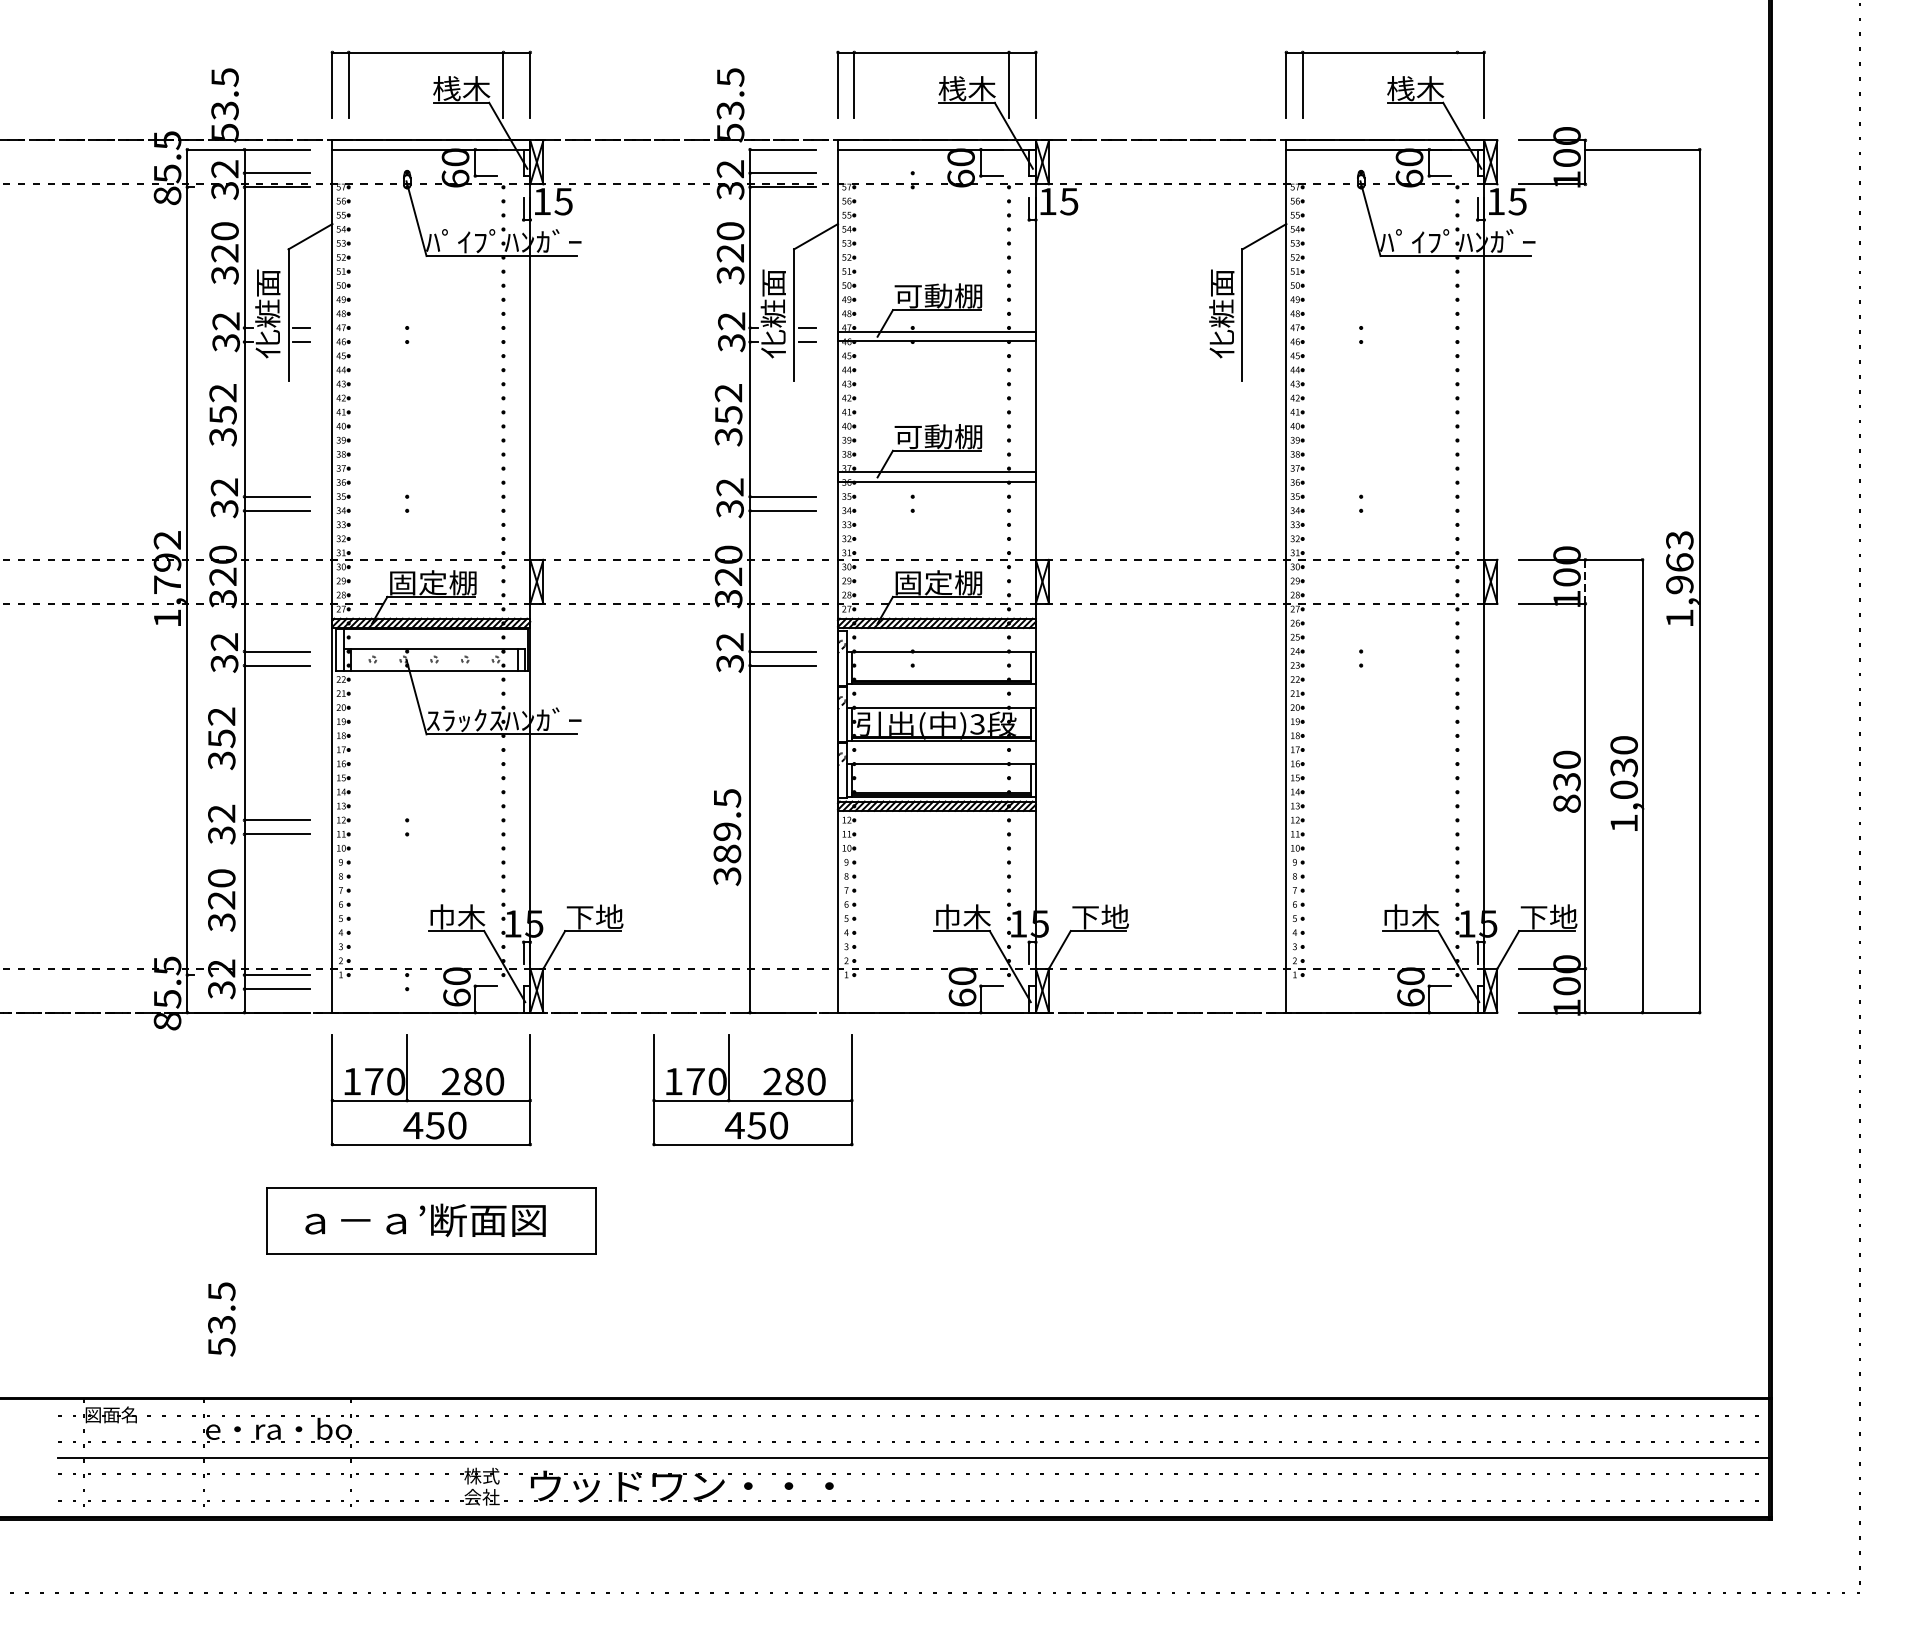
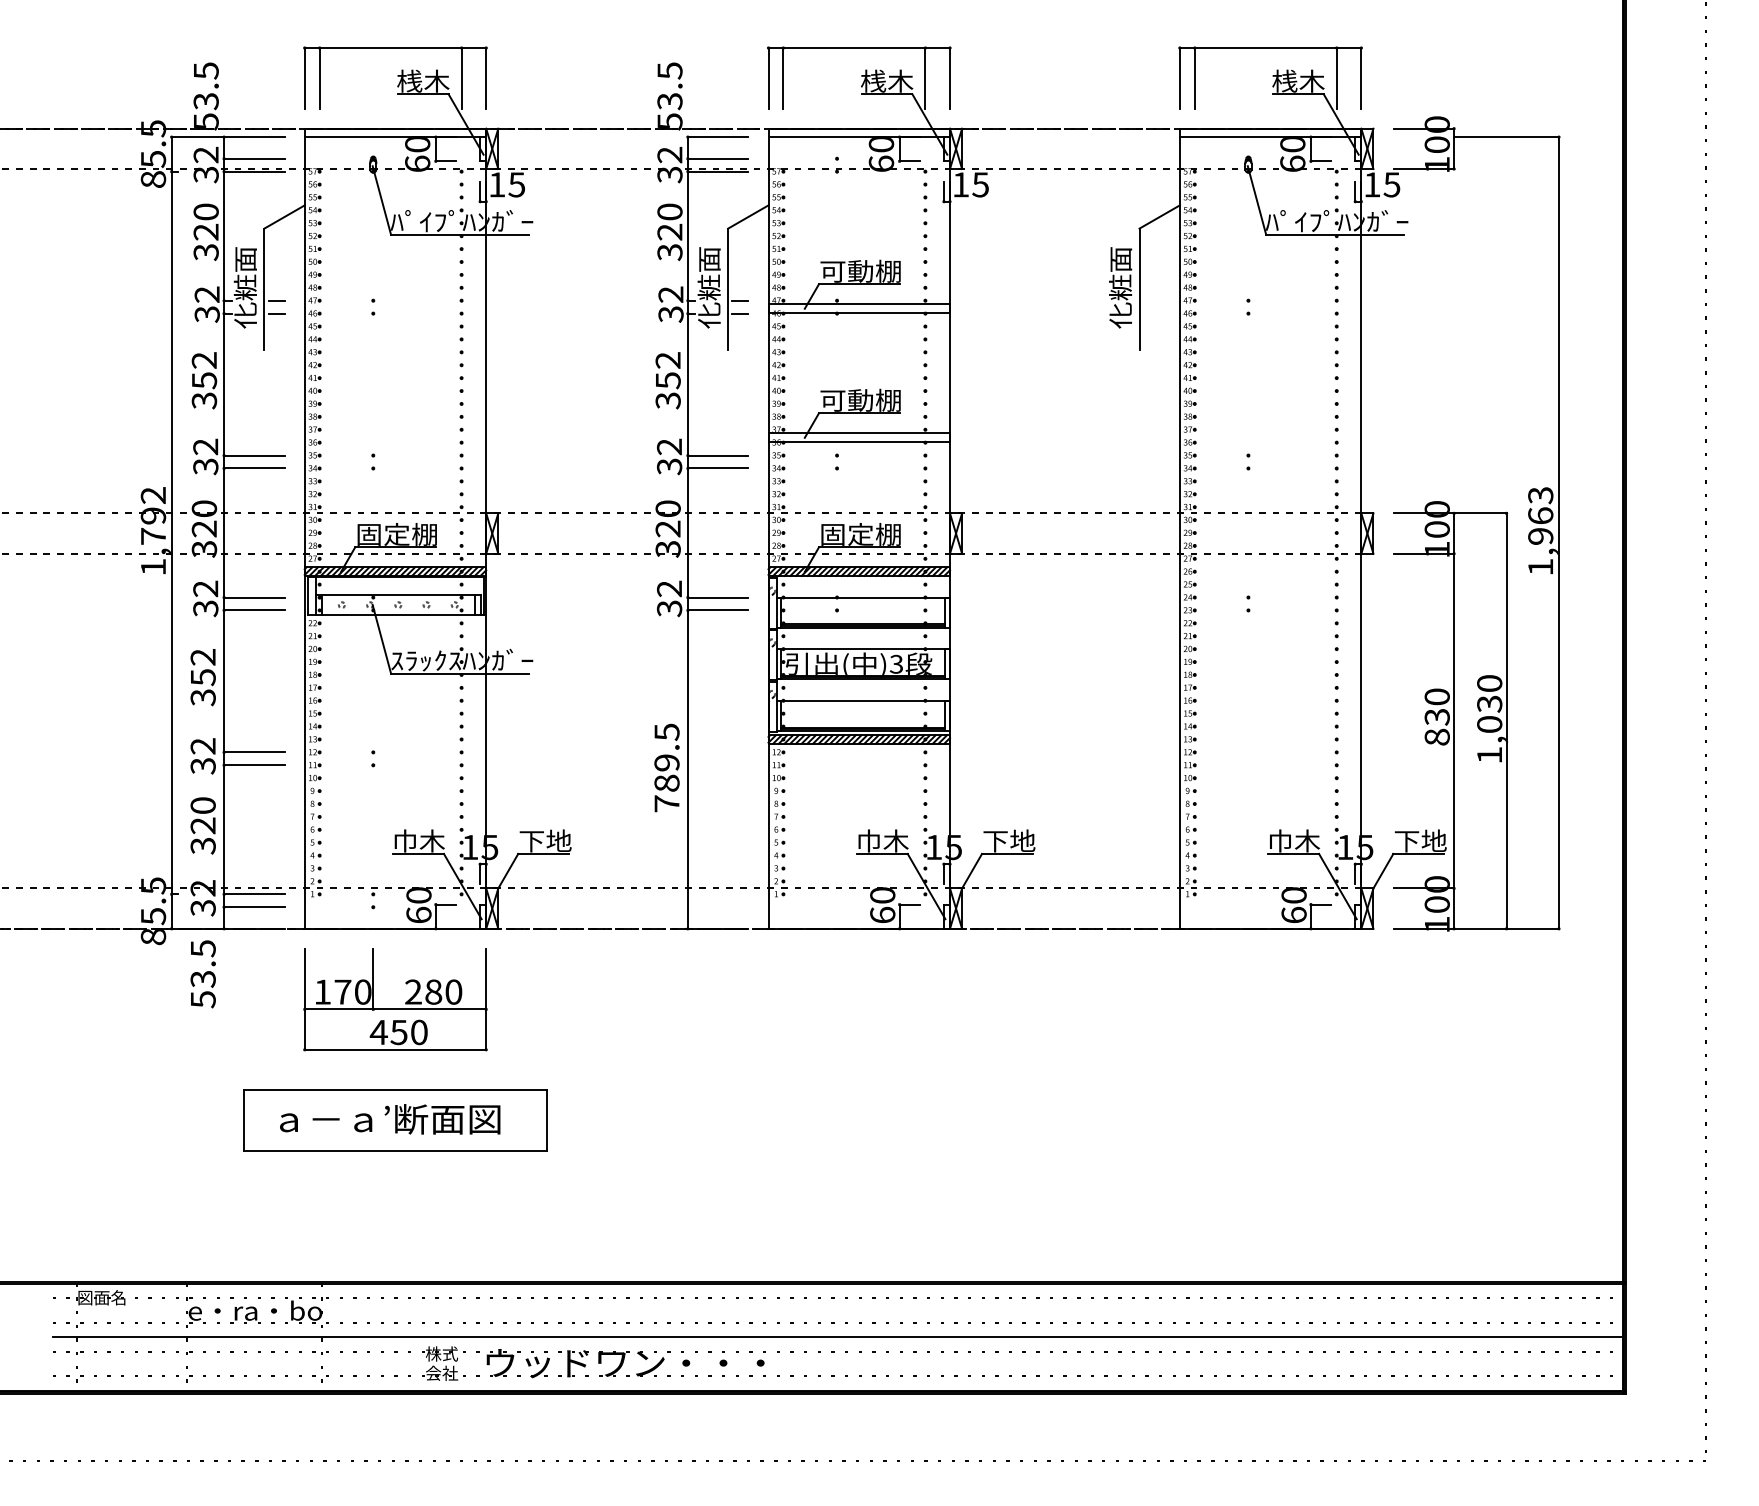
line: (1457, 85) -> (1336, 78), added
line: (1585, 581) -> (1454, 533), dashed -> solid
text: (726, 876) -> (666, 803), 389.5 -> 789.5
part: (752, 1099) -> (690, 1008), removed
text: (221, 1319) -> (202, 974), moved

